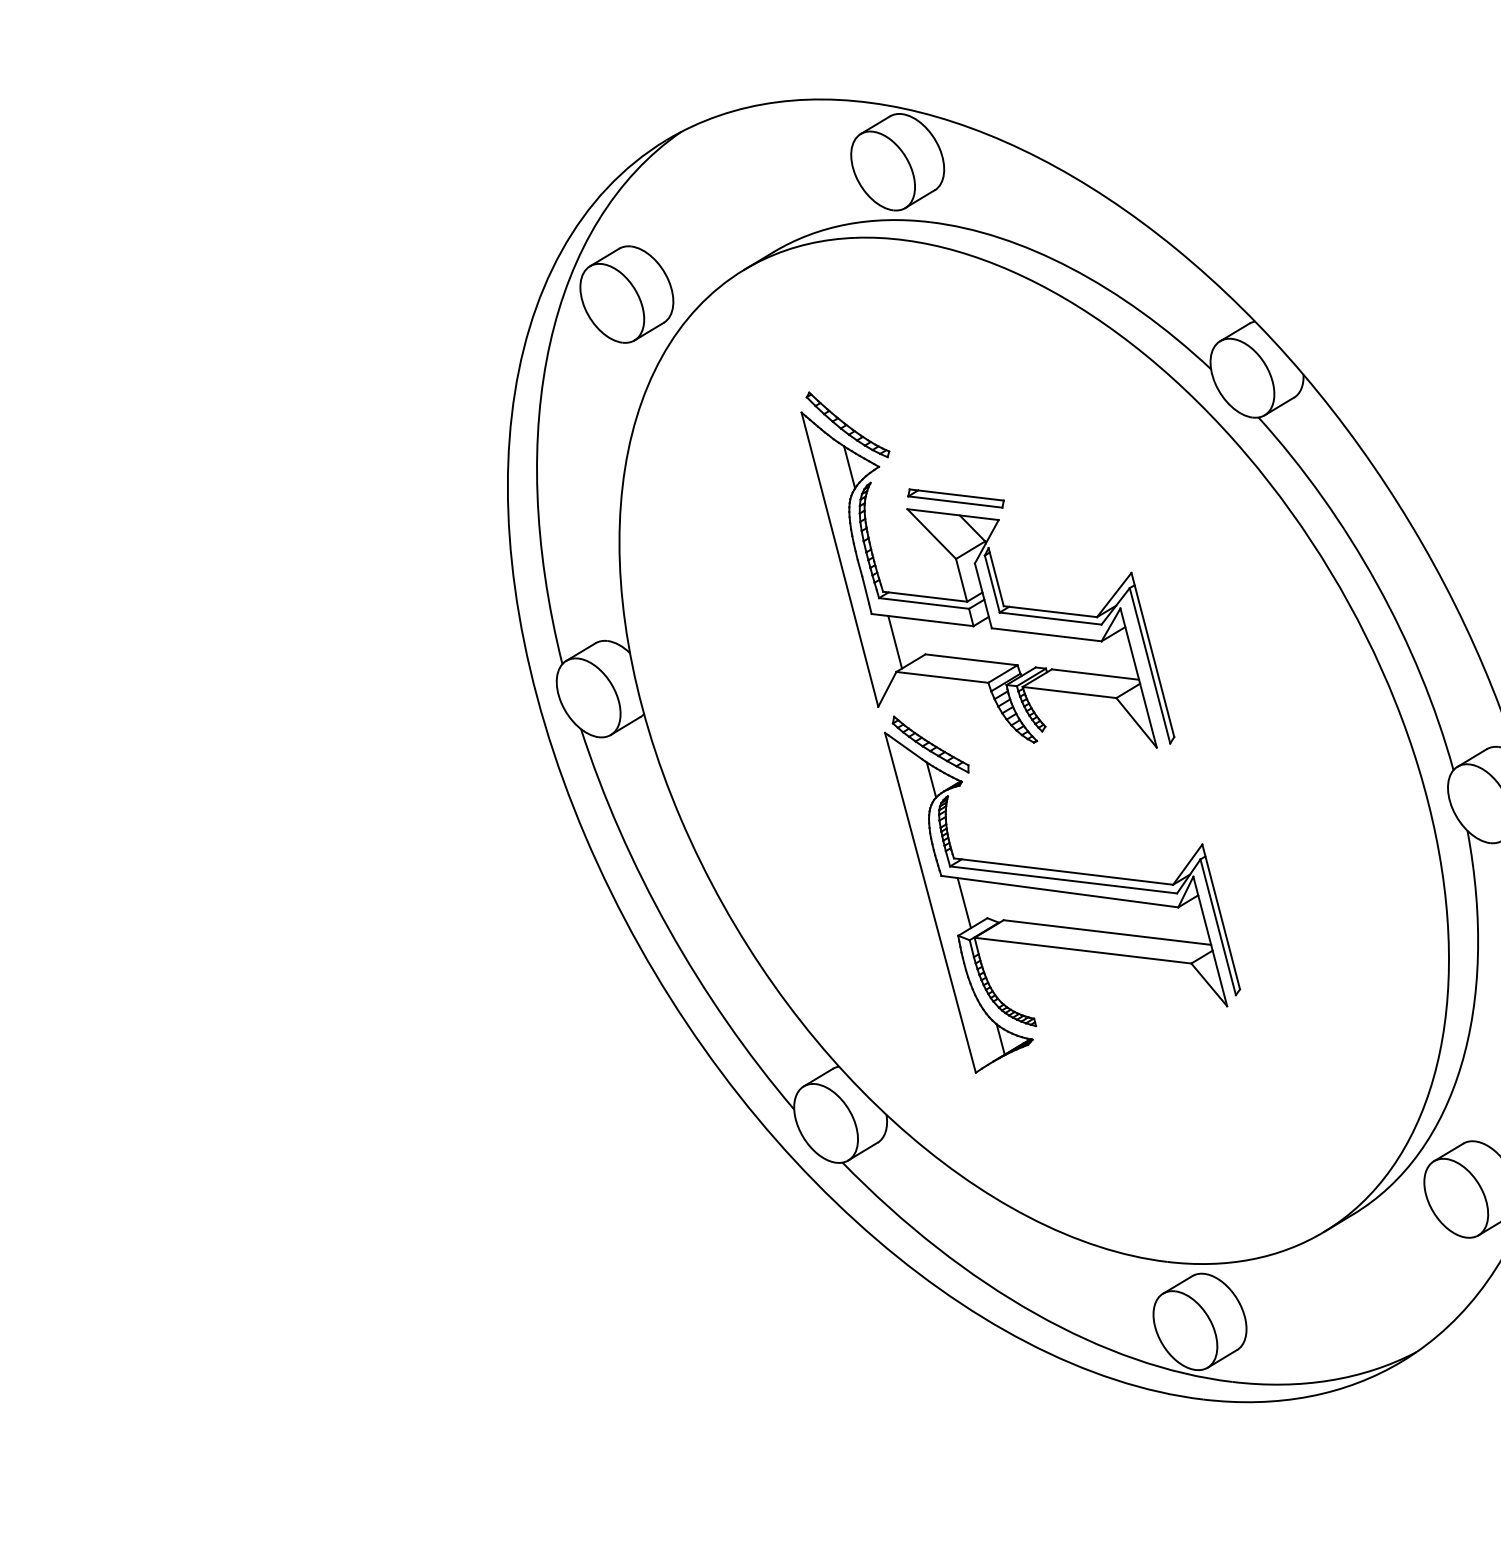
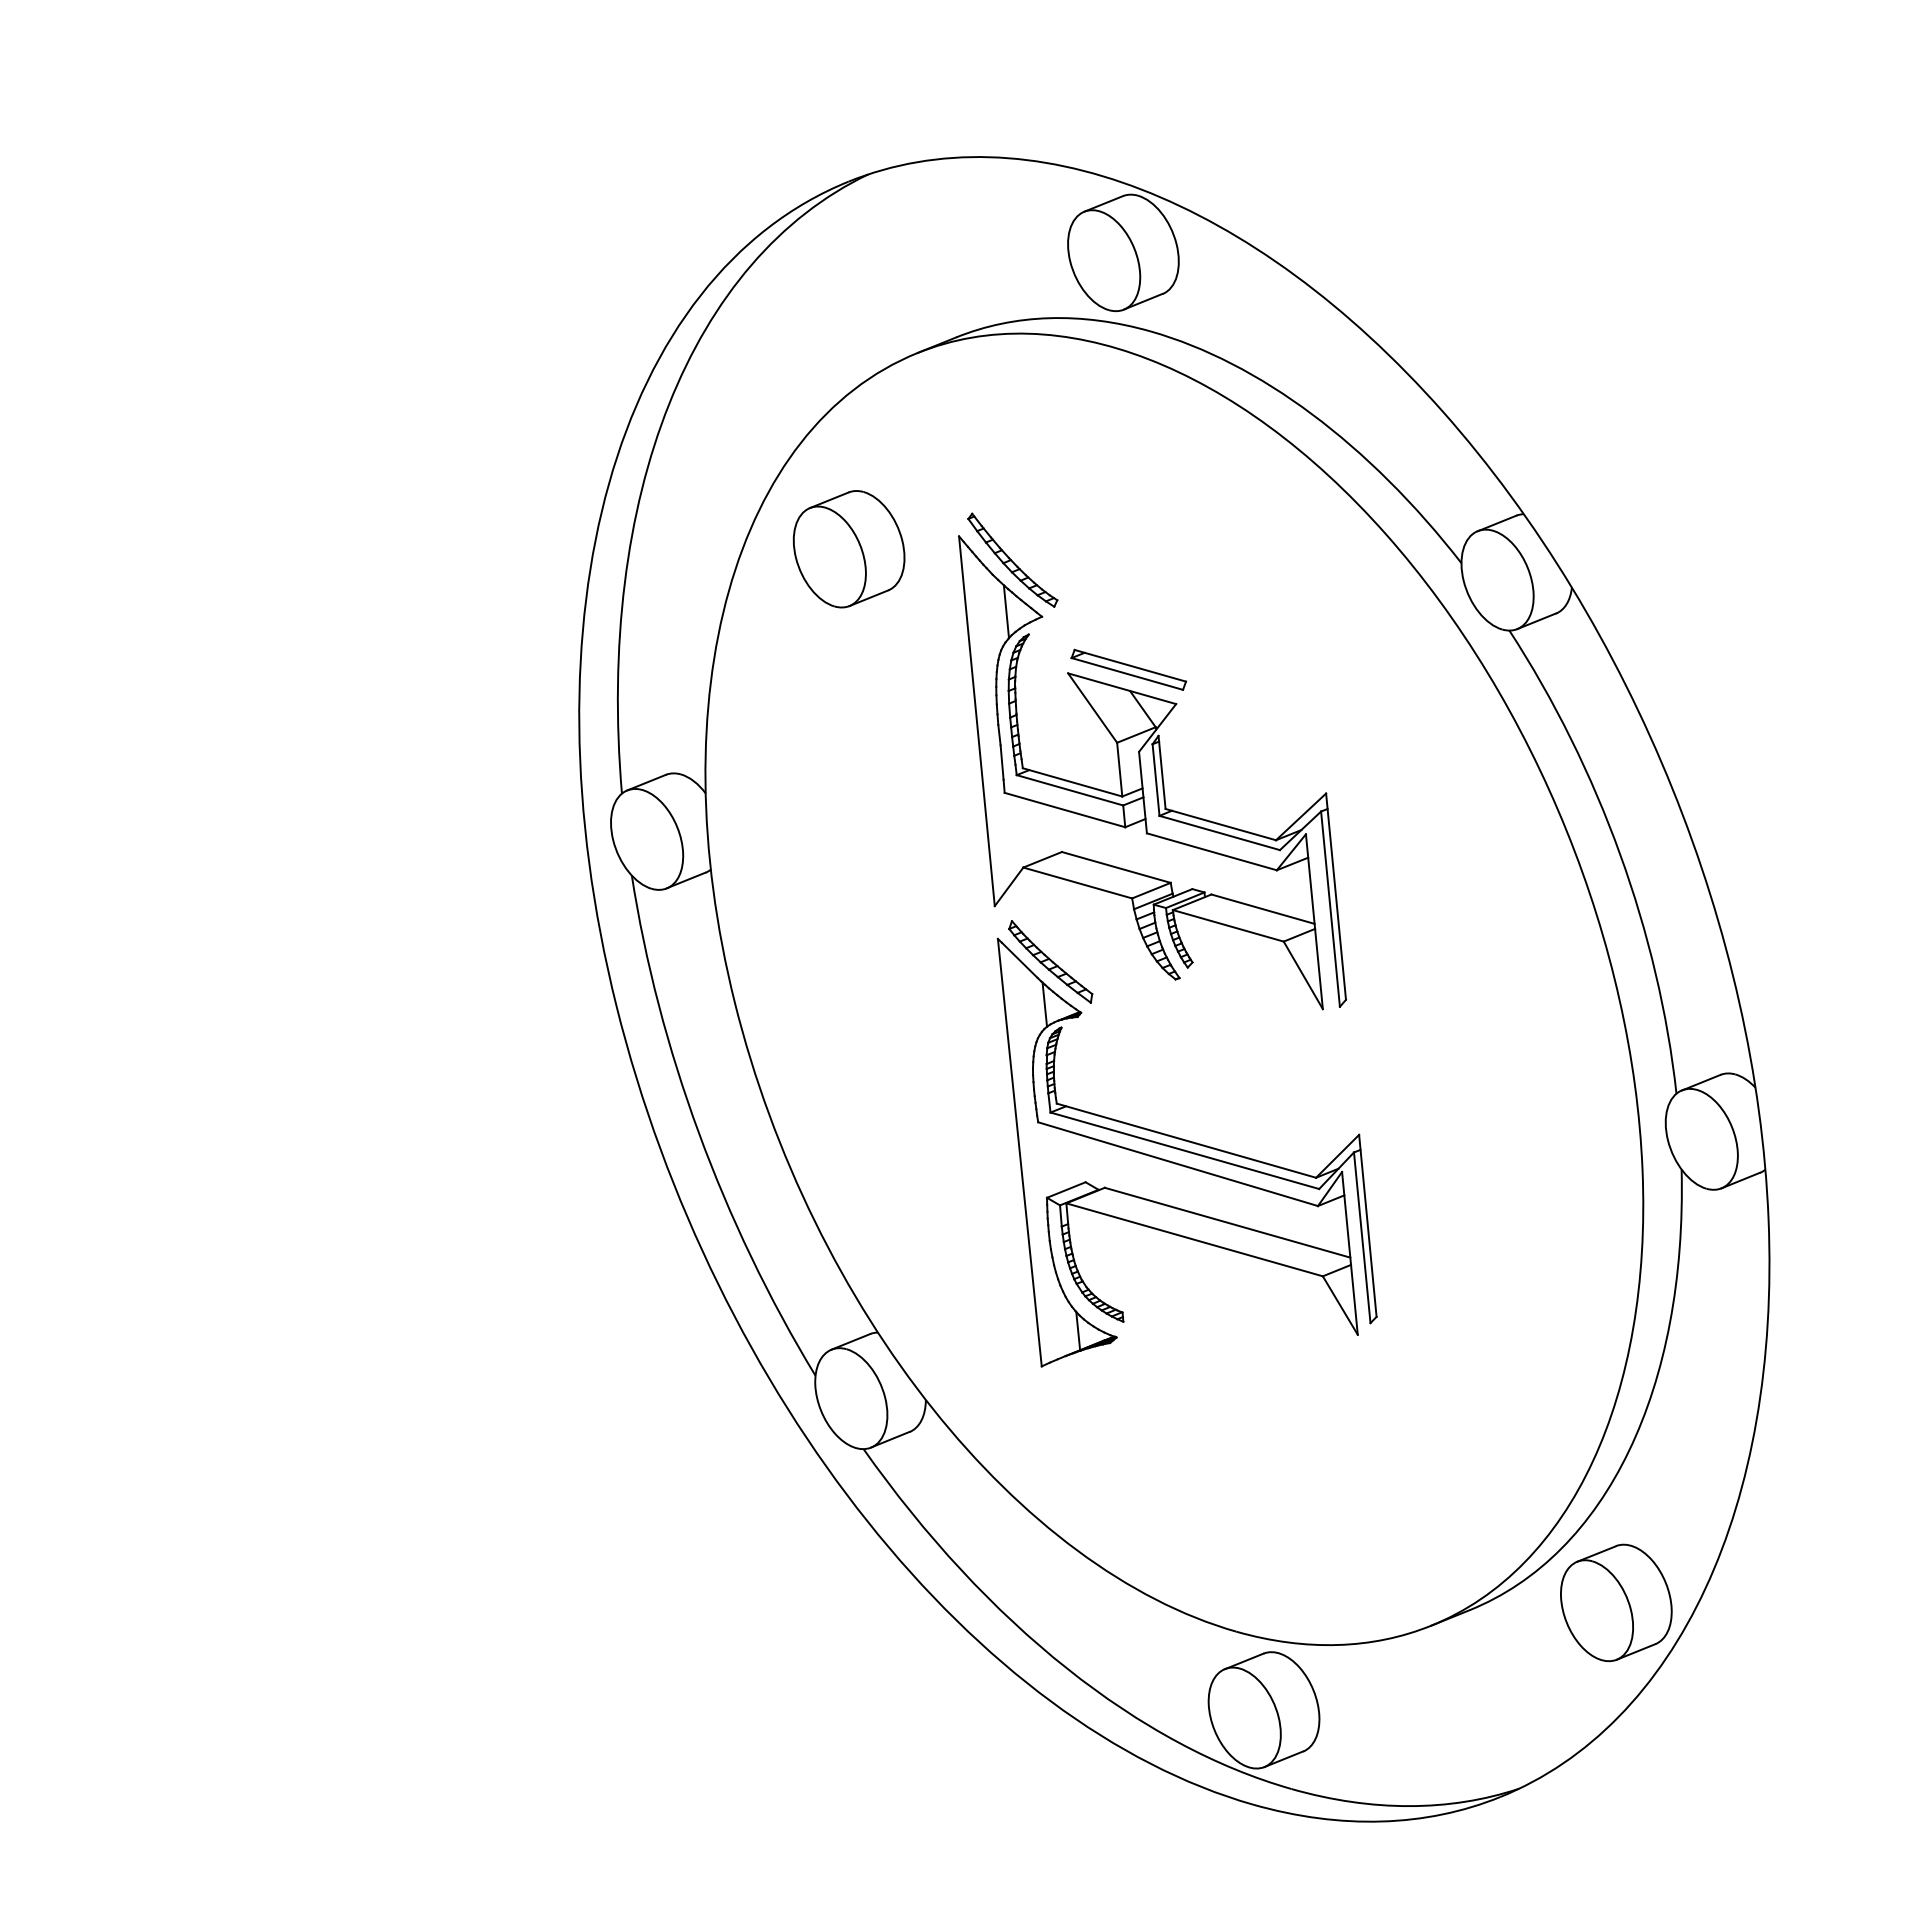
part: (626, 294) -> (848, 549), moved
line: (895, 642) -> (1027, 831), removed
line: (964, 903) -> (1060, 1159), removed

